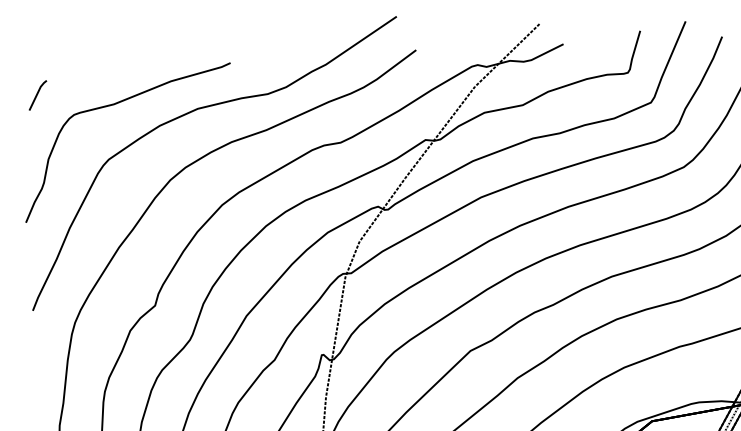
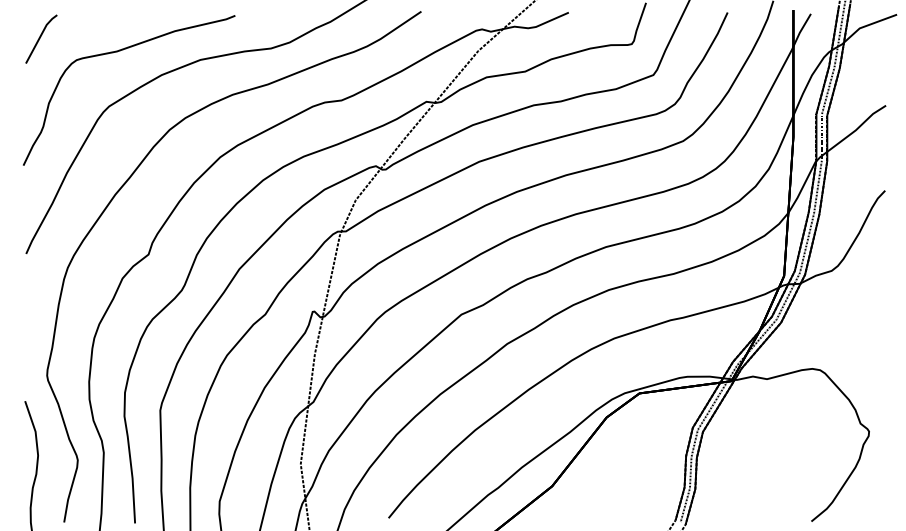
part: (38, 94) -> (41, 38), size x1.67

